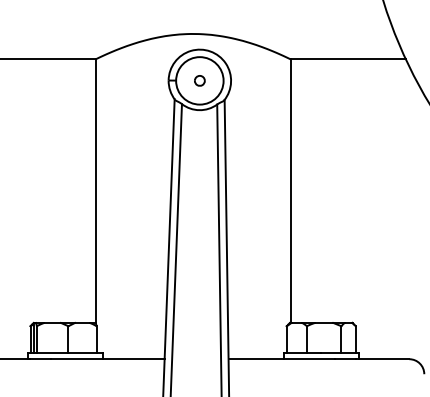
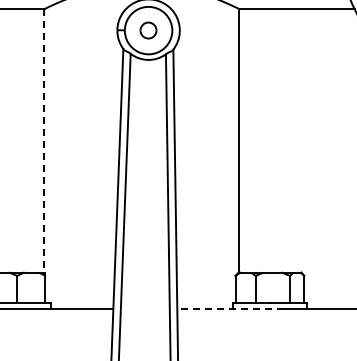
part: (199, 80) -> (148, 30), size x1.6
line: (95, 191) -> (44, 141), solid -> dashed
line: (281, 359) -> (230, 309), solid -> dashed

